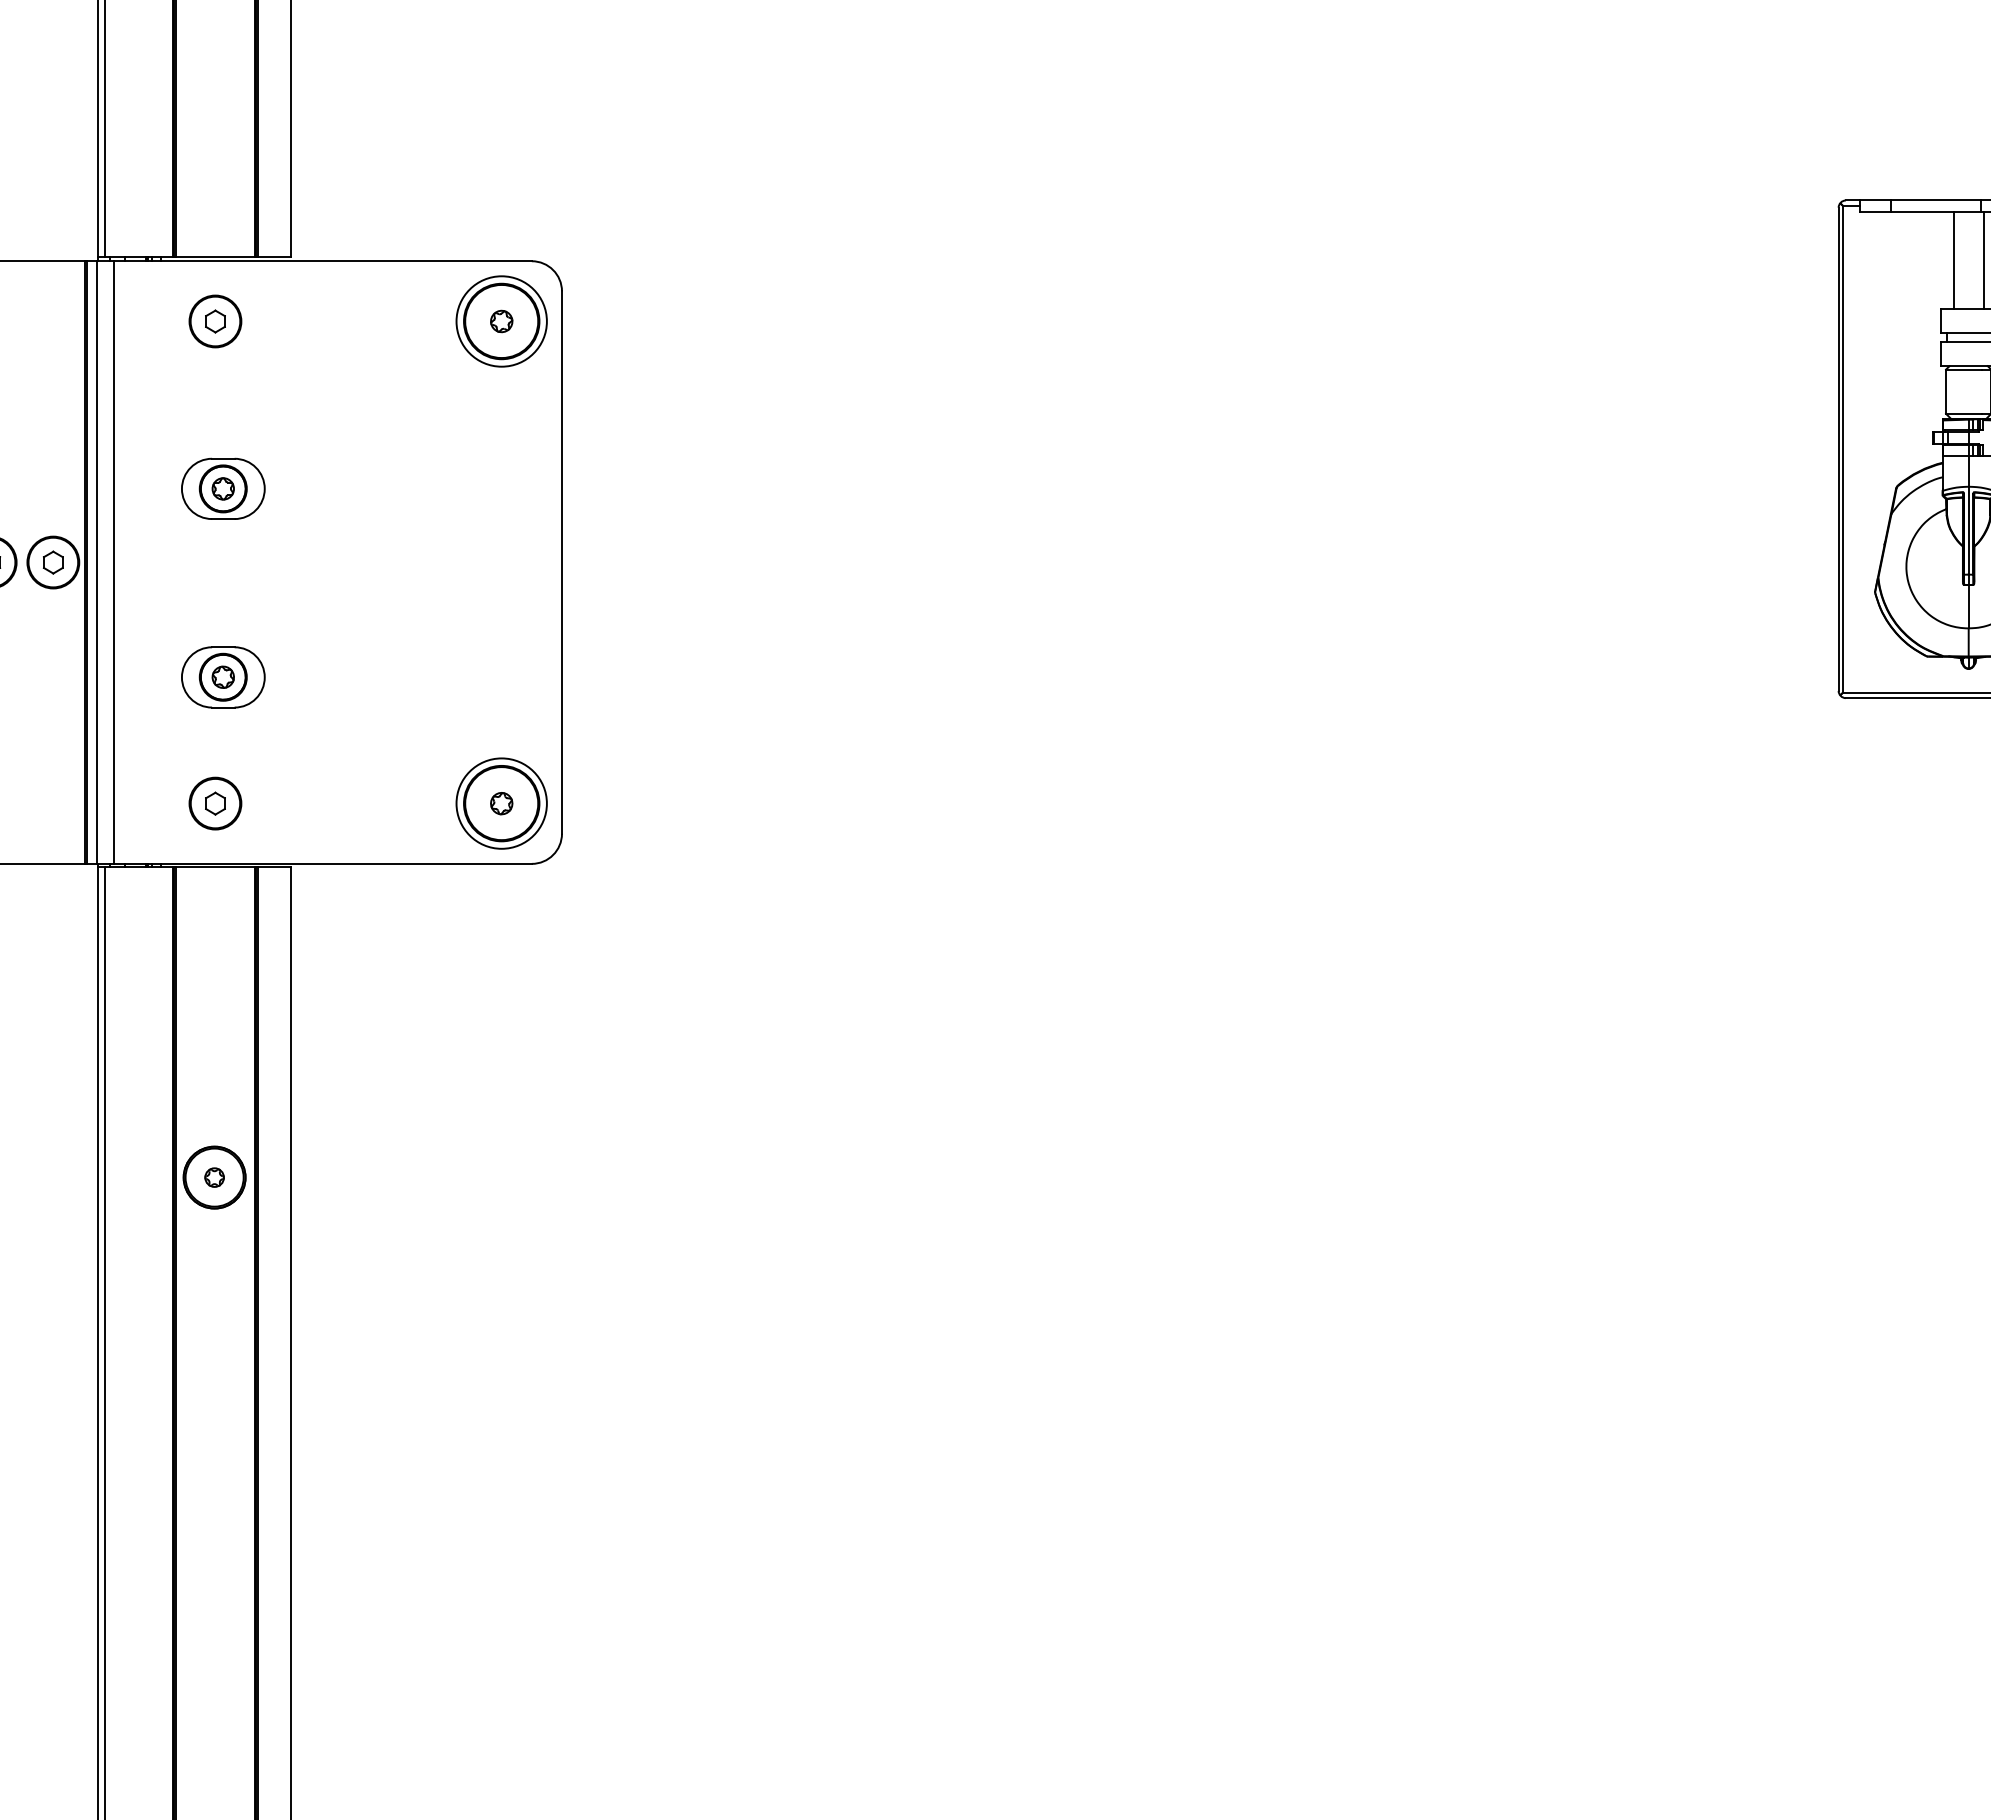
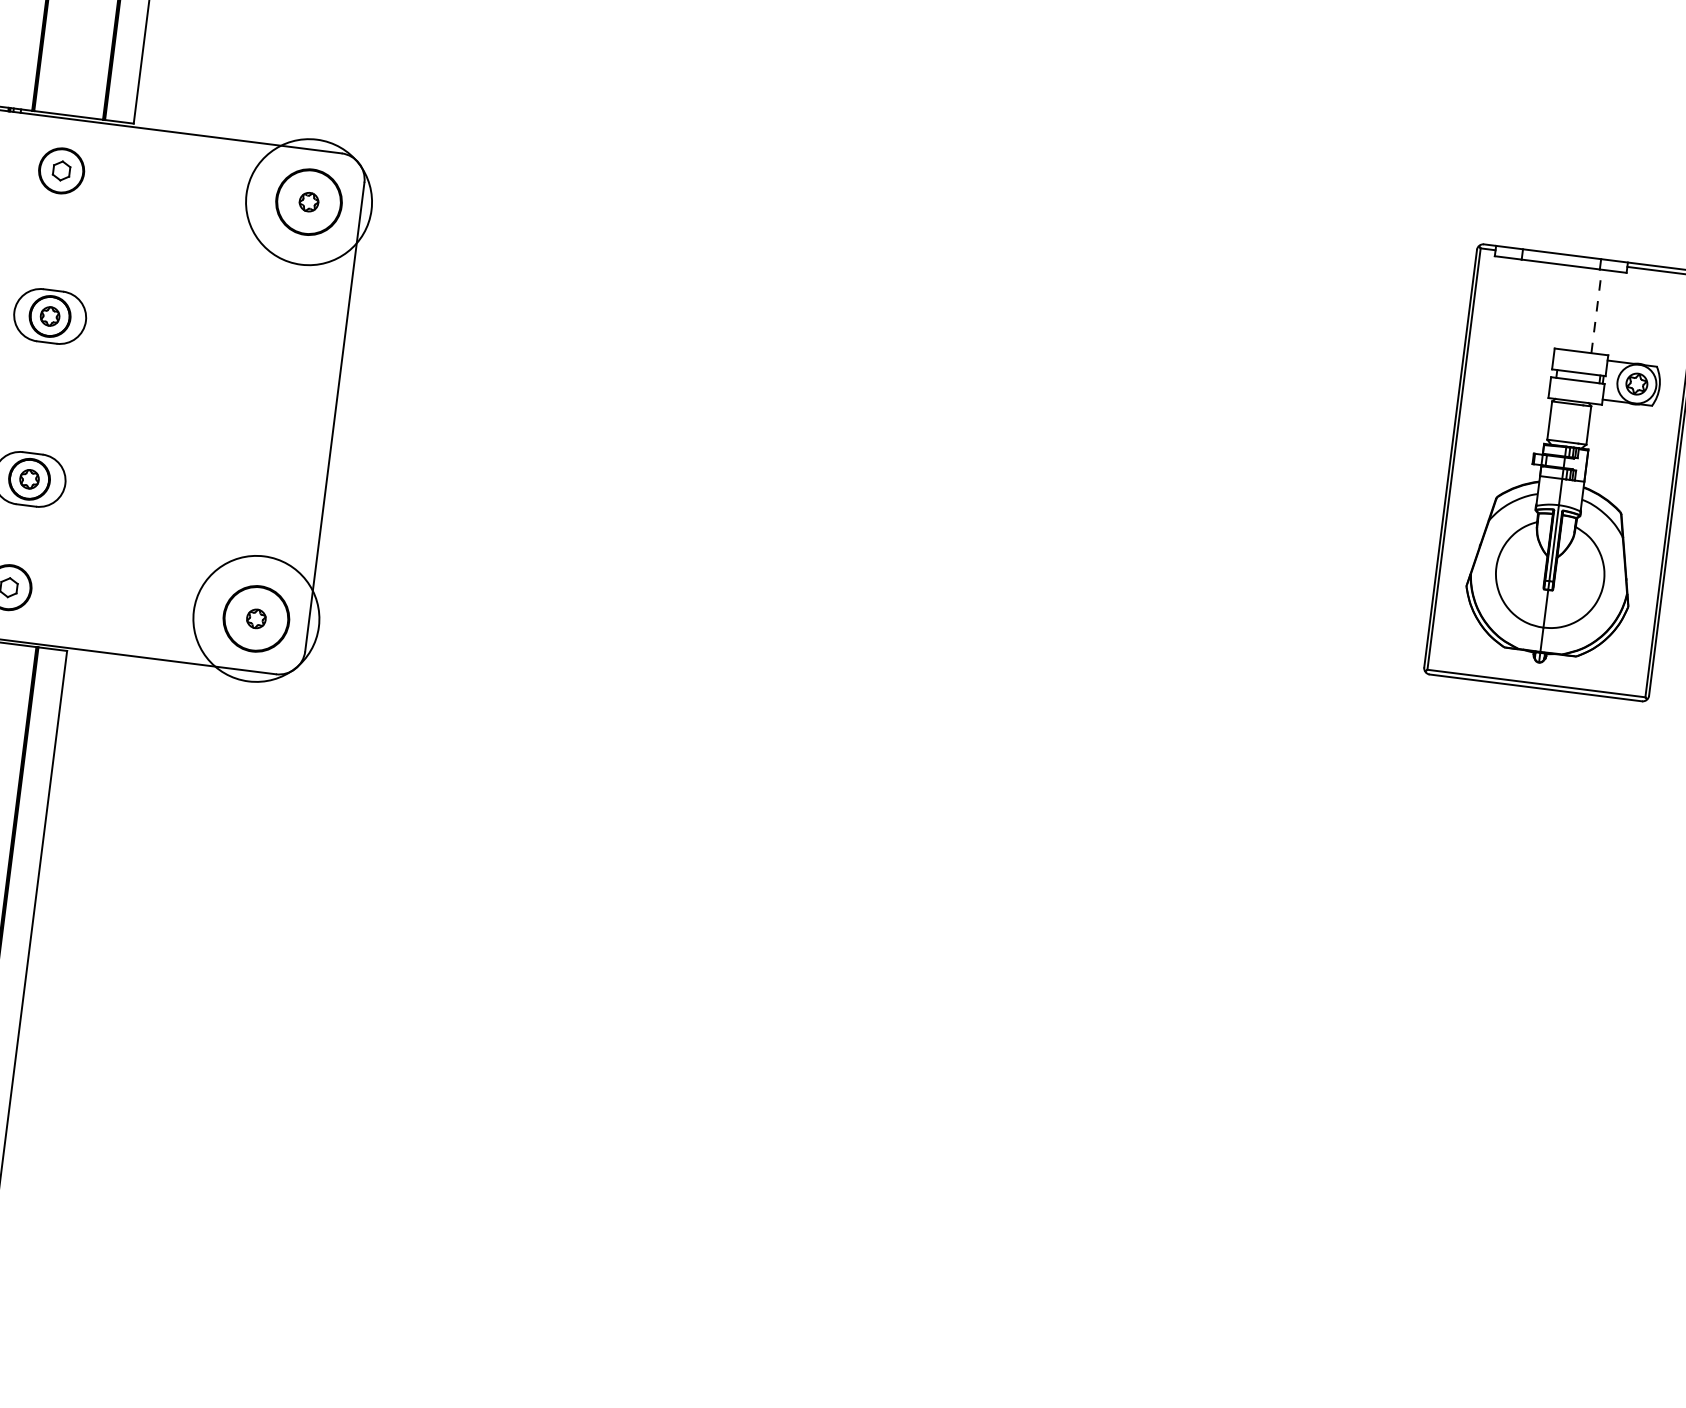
line: (1953, 260) -> (1570, 307), removed
line: (1983, 260) -> (1596, 311), solid -> dashed
circle: (501, 321) -> (308, 202), size x1.6
circle: (501, 803) -> (256, 618), size x1.6

